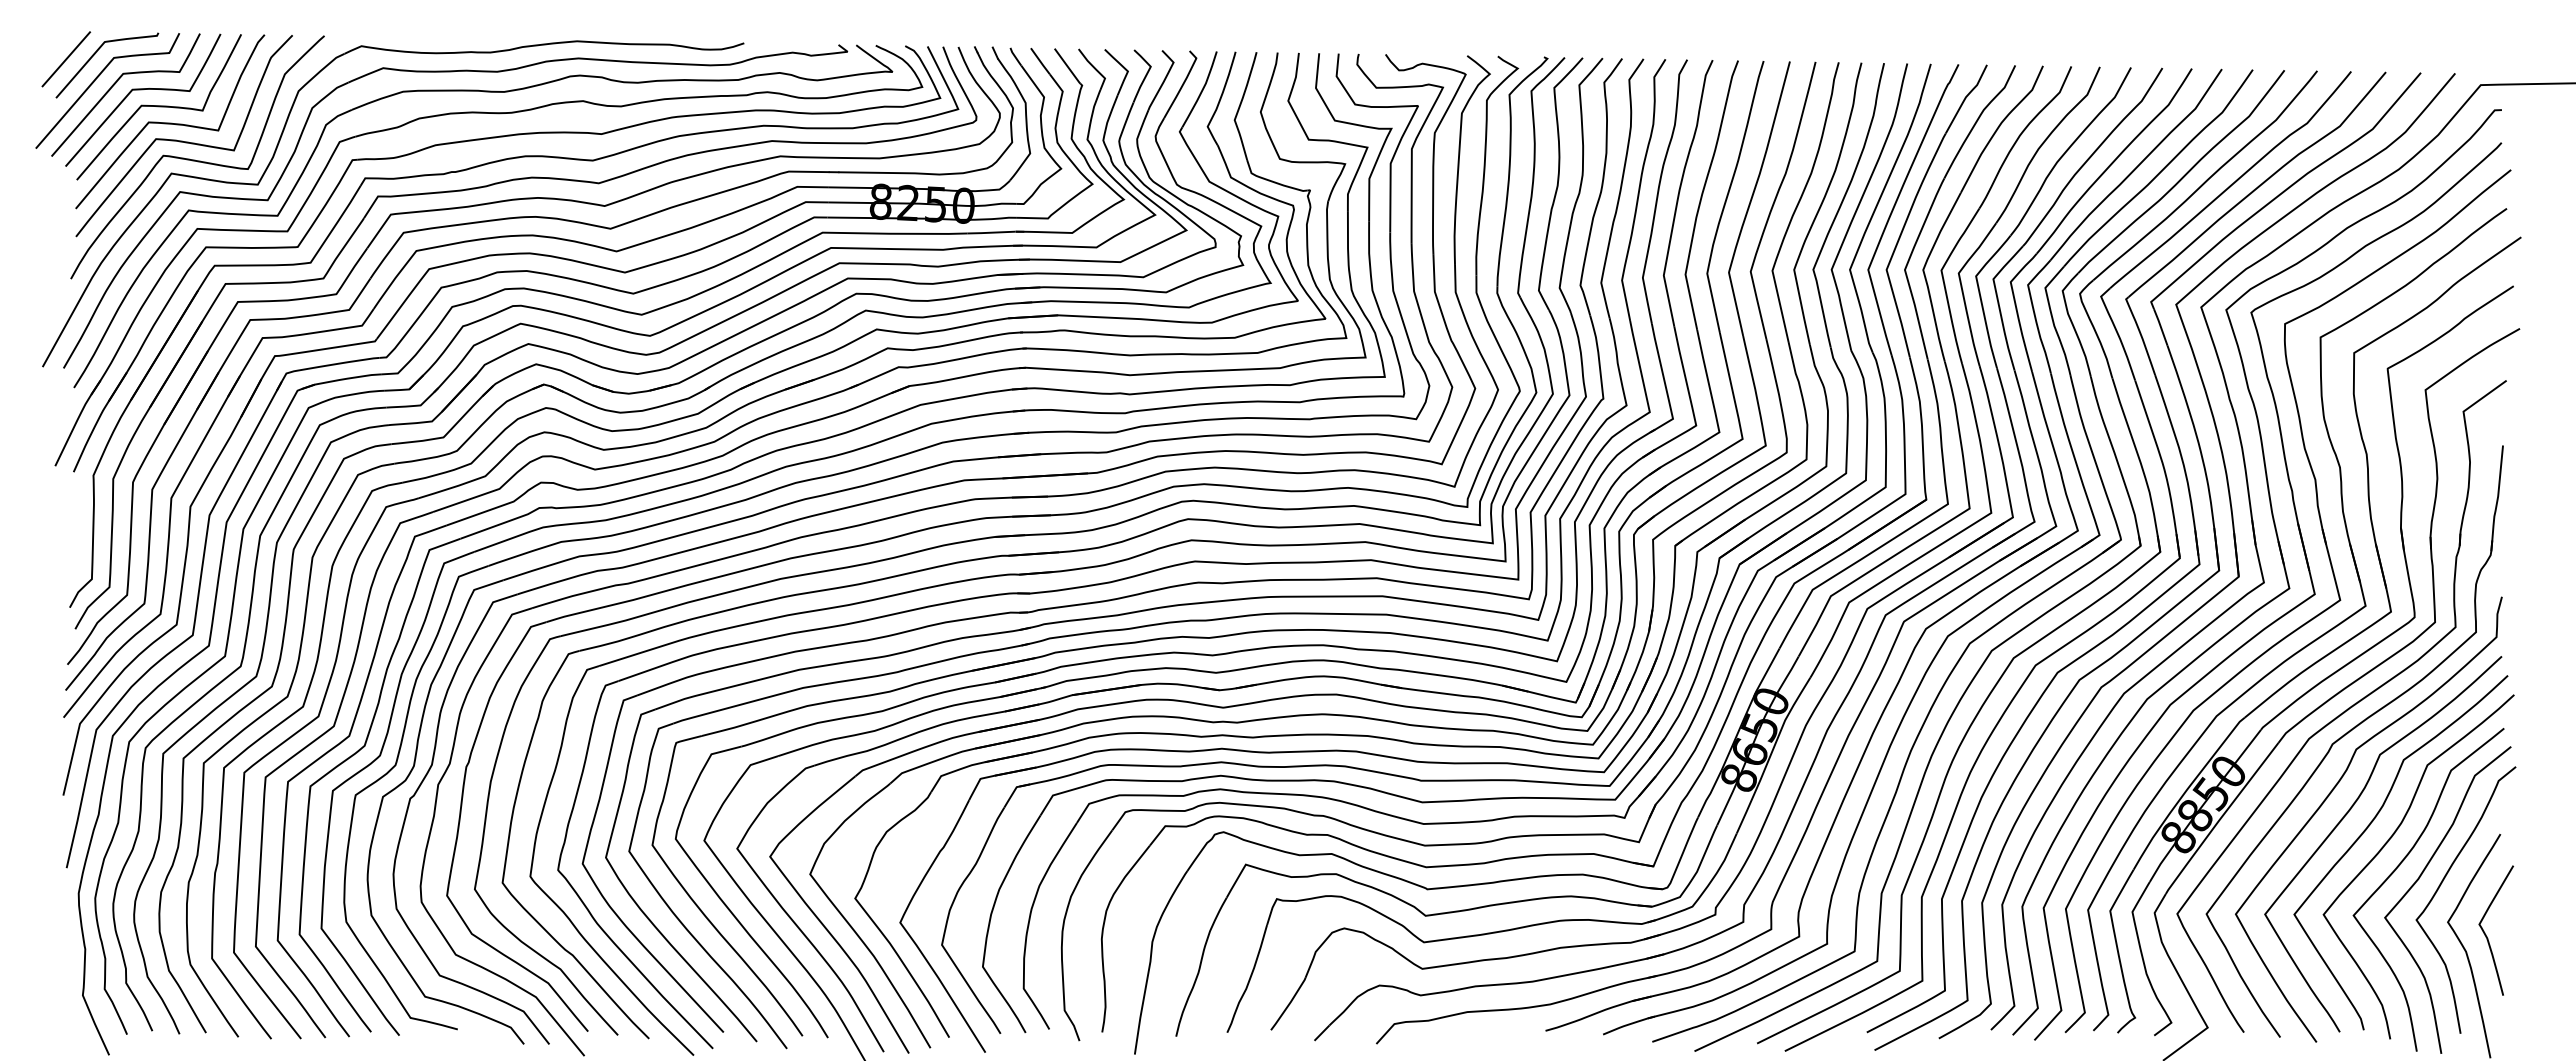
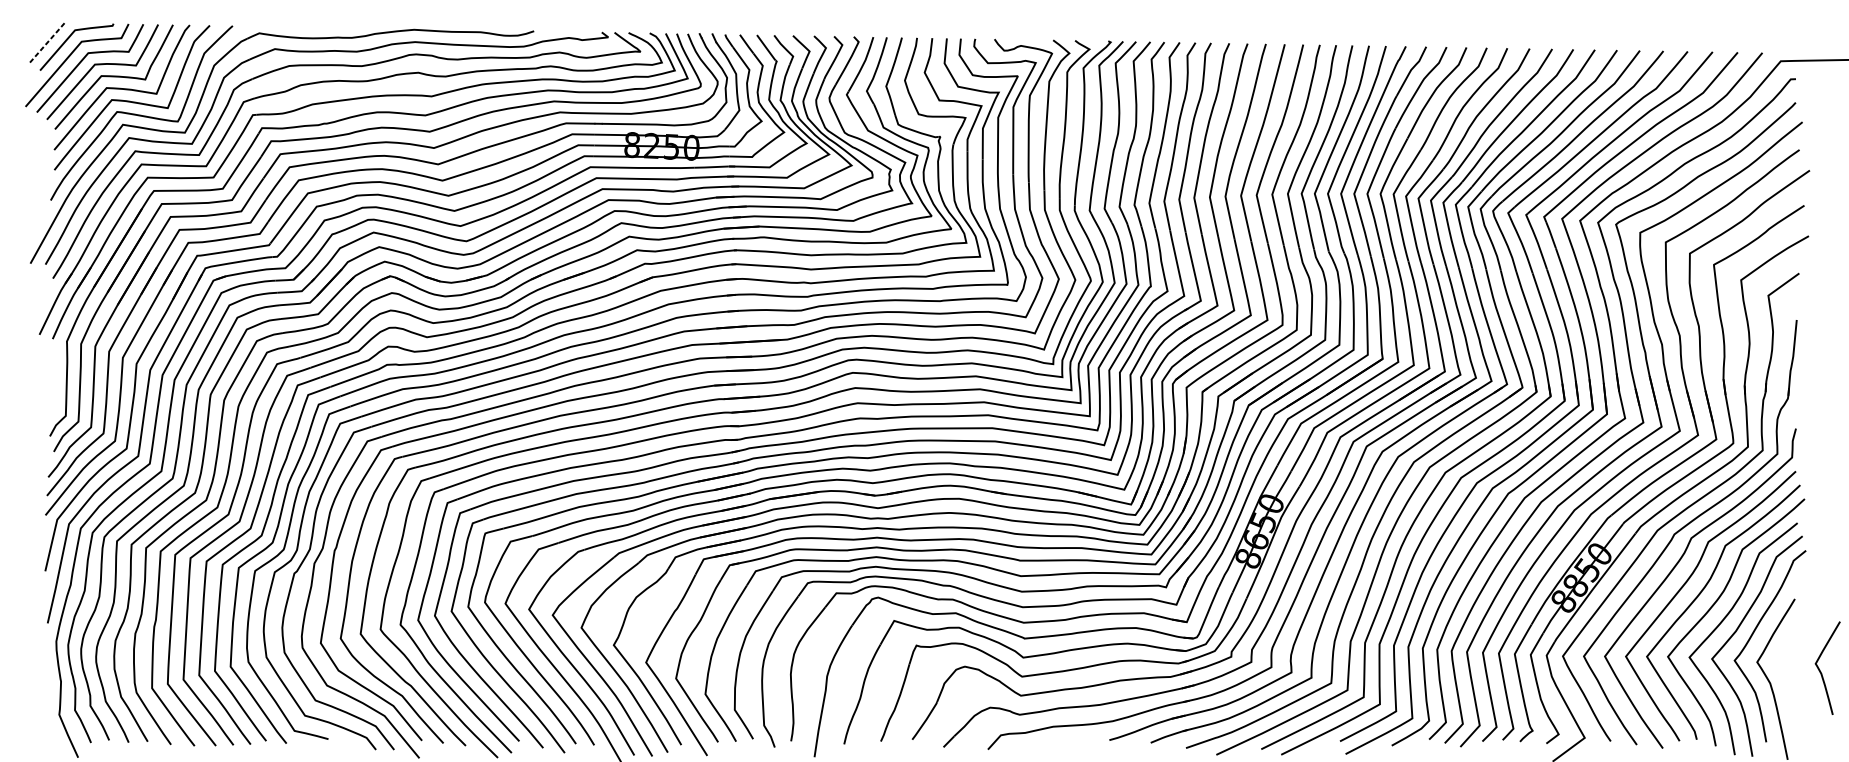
line: (66, 59) -> (47, 42), solid -> dashed
curve: (2486, 934) -> (1820, 671), moved

